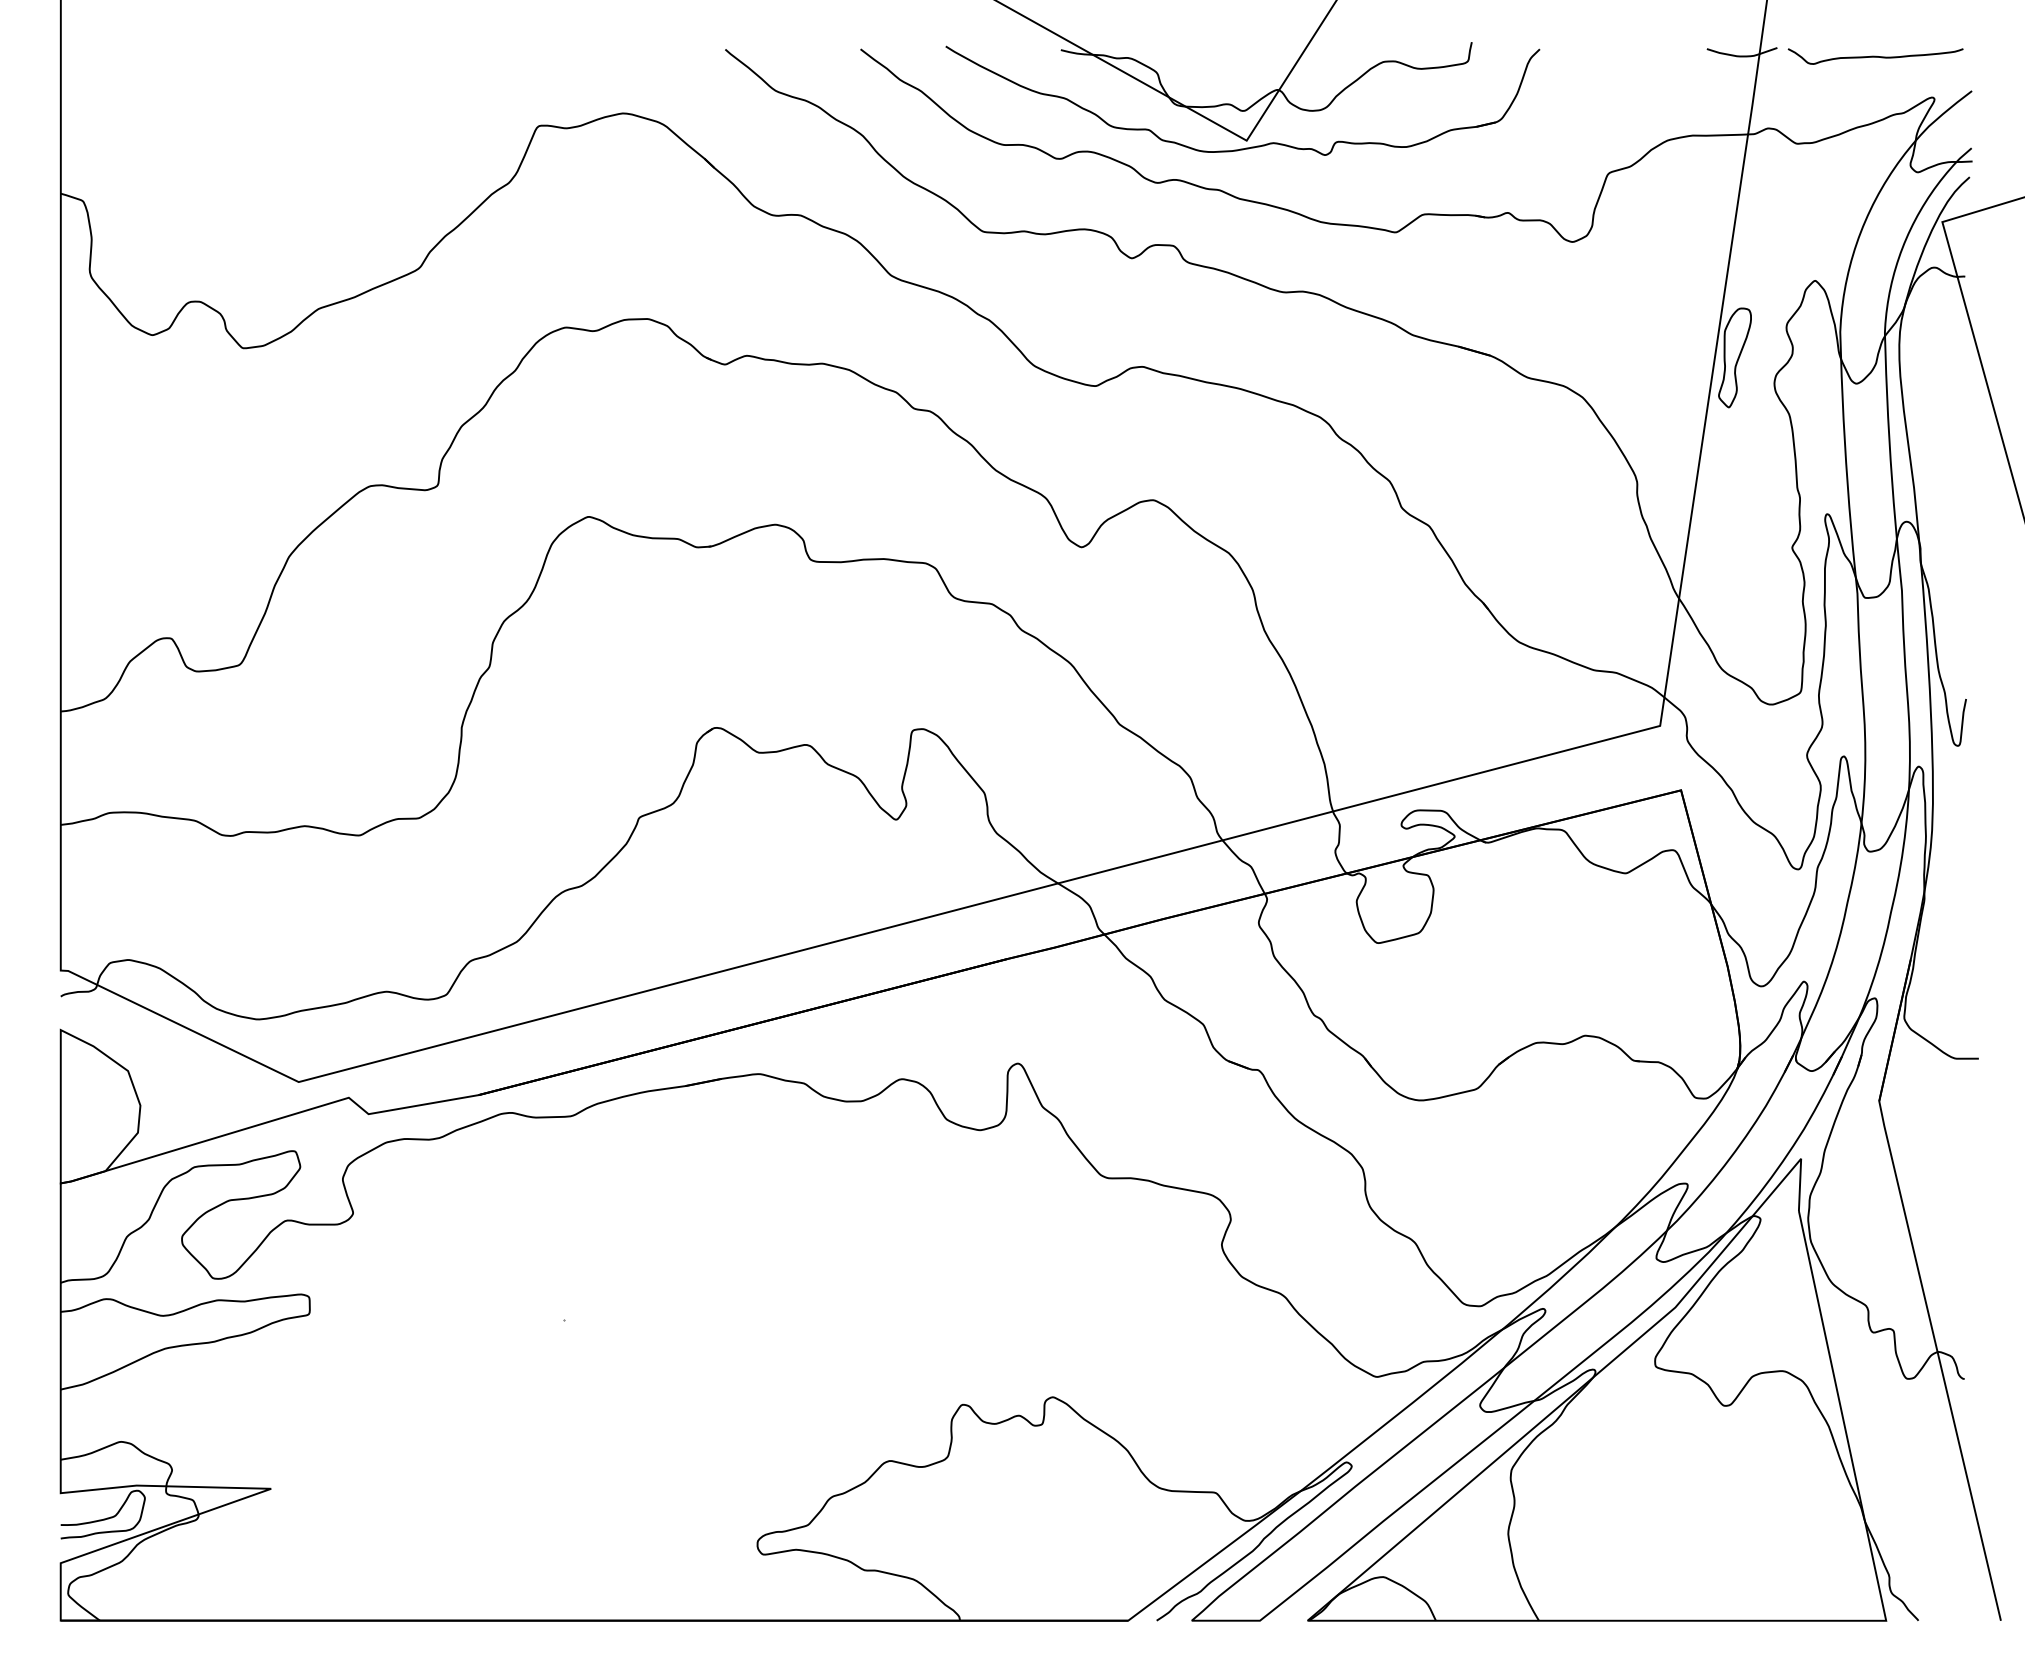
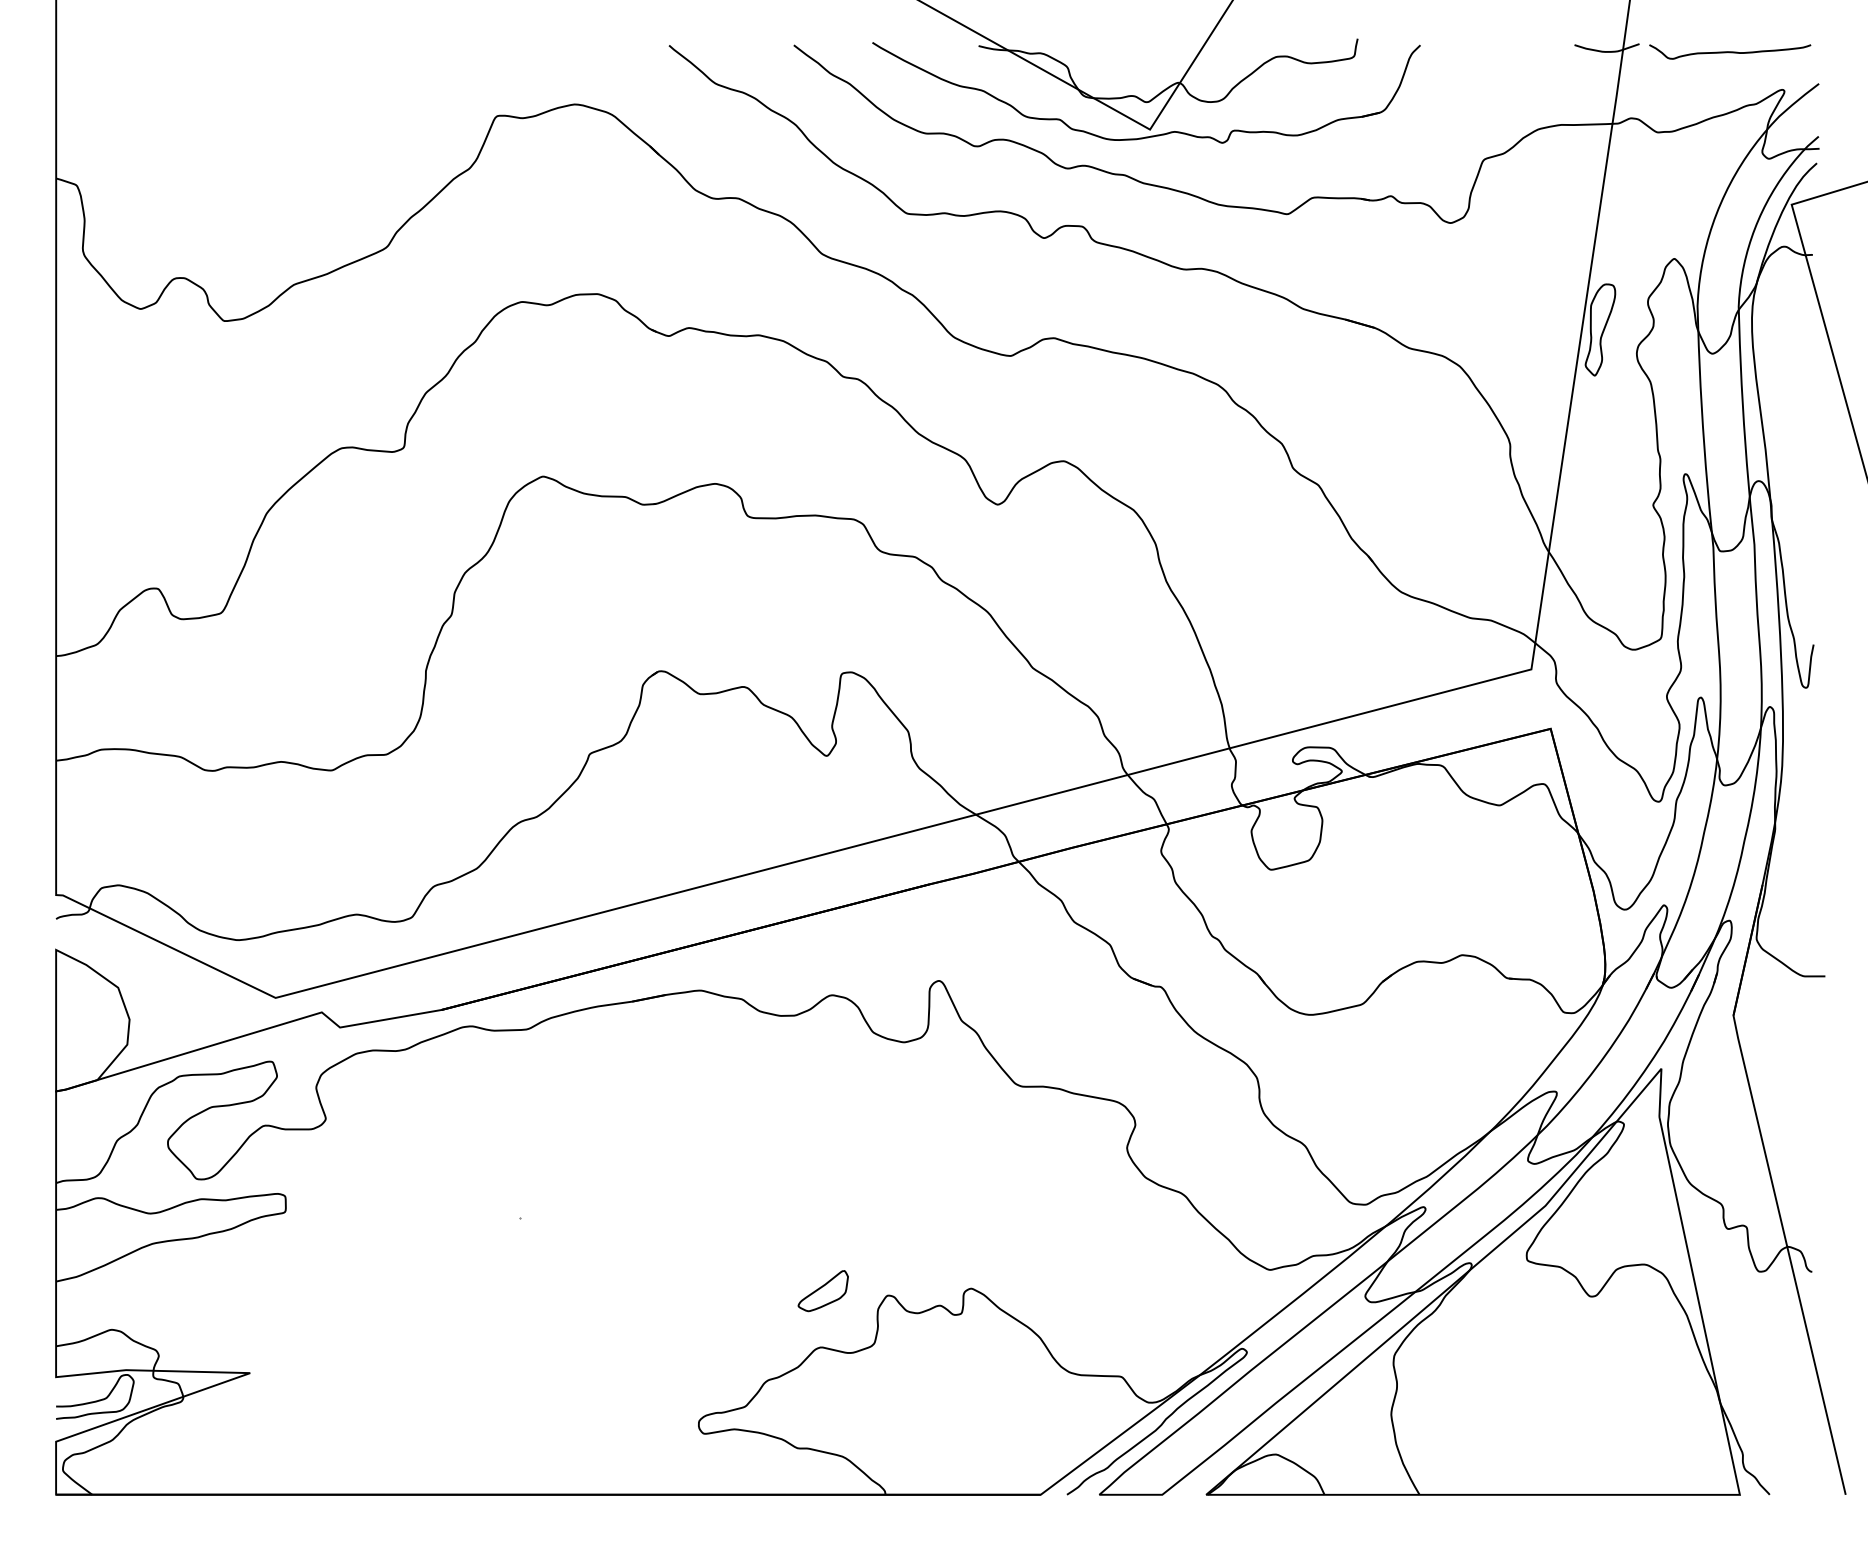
part: (892, 1399) -> (823, 1290), added

